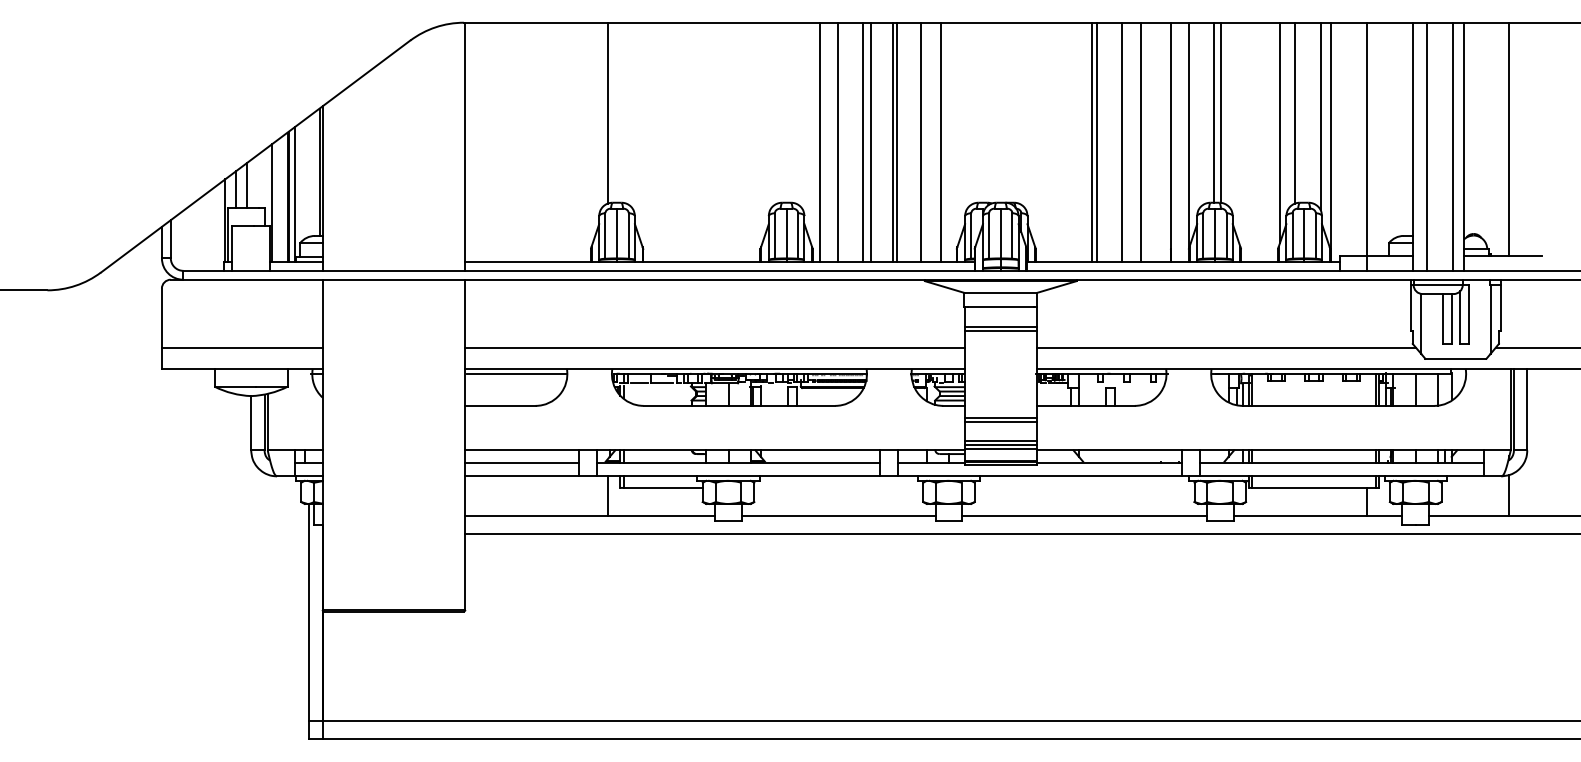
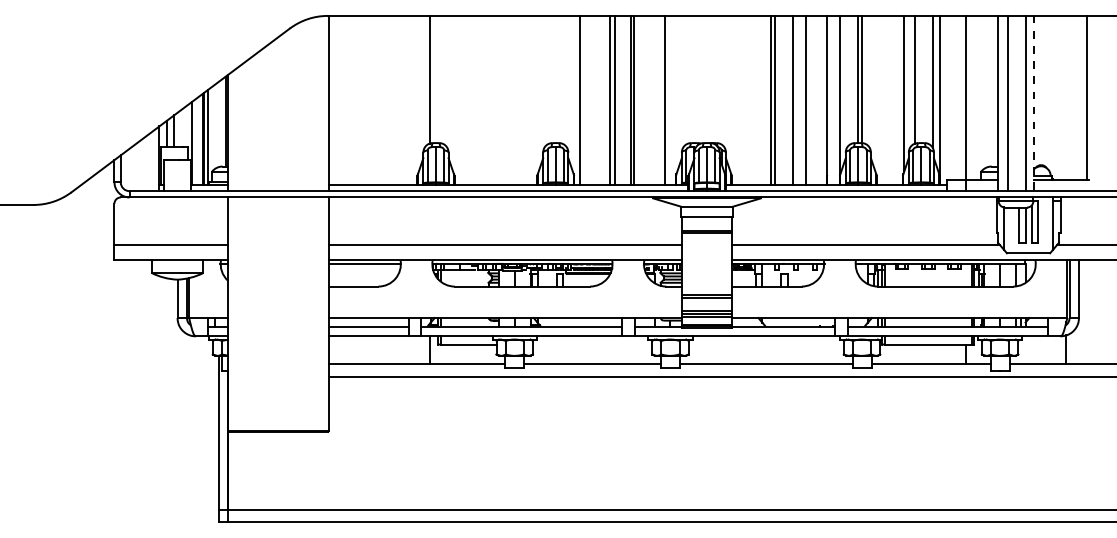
line: (1509, 138) -> (1086, 97), moved
line: (837, 141) -> (591, 99), removed
line: (921, 141) -> (651, 99), removed
line: (1463, 147) -> (1033, 104), solid -> dashed

